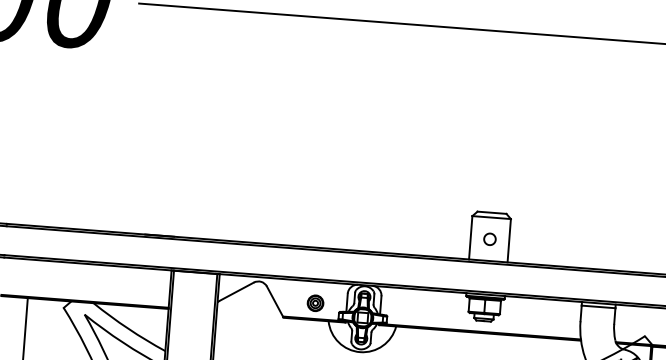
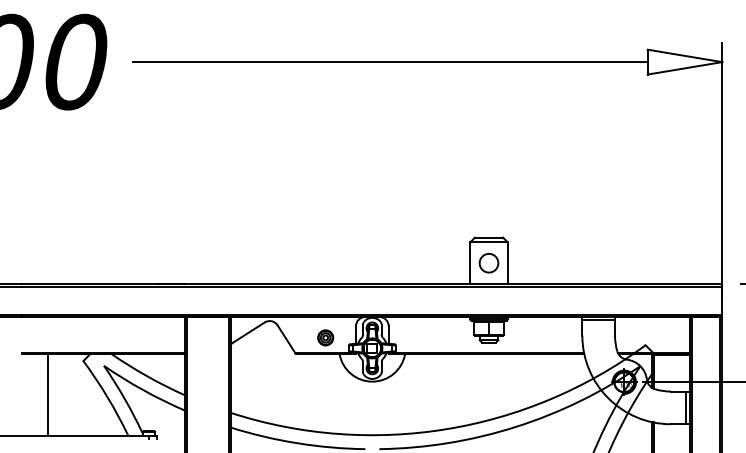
part: (489, 239) -> (488, 263), size x1.67

